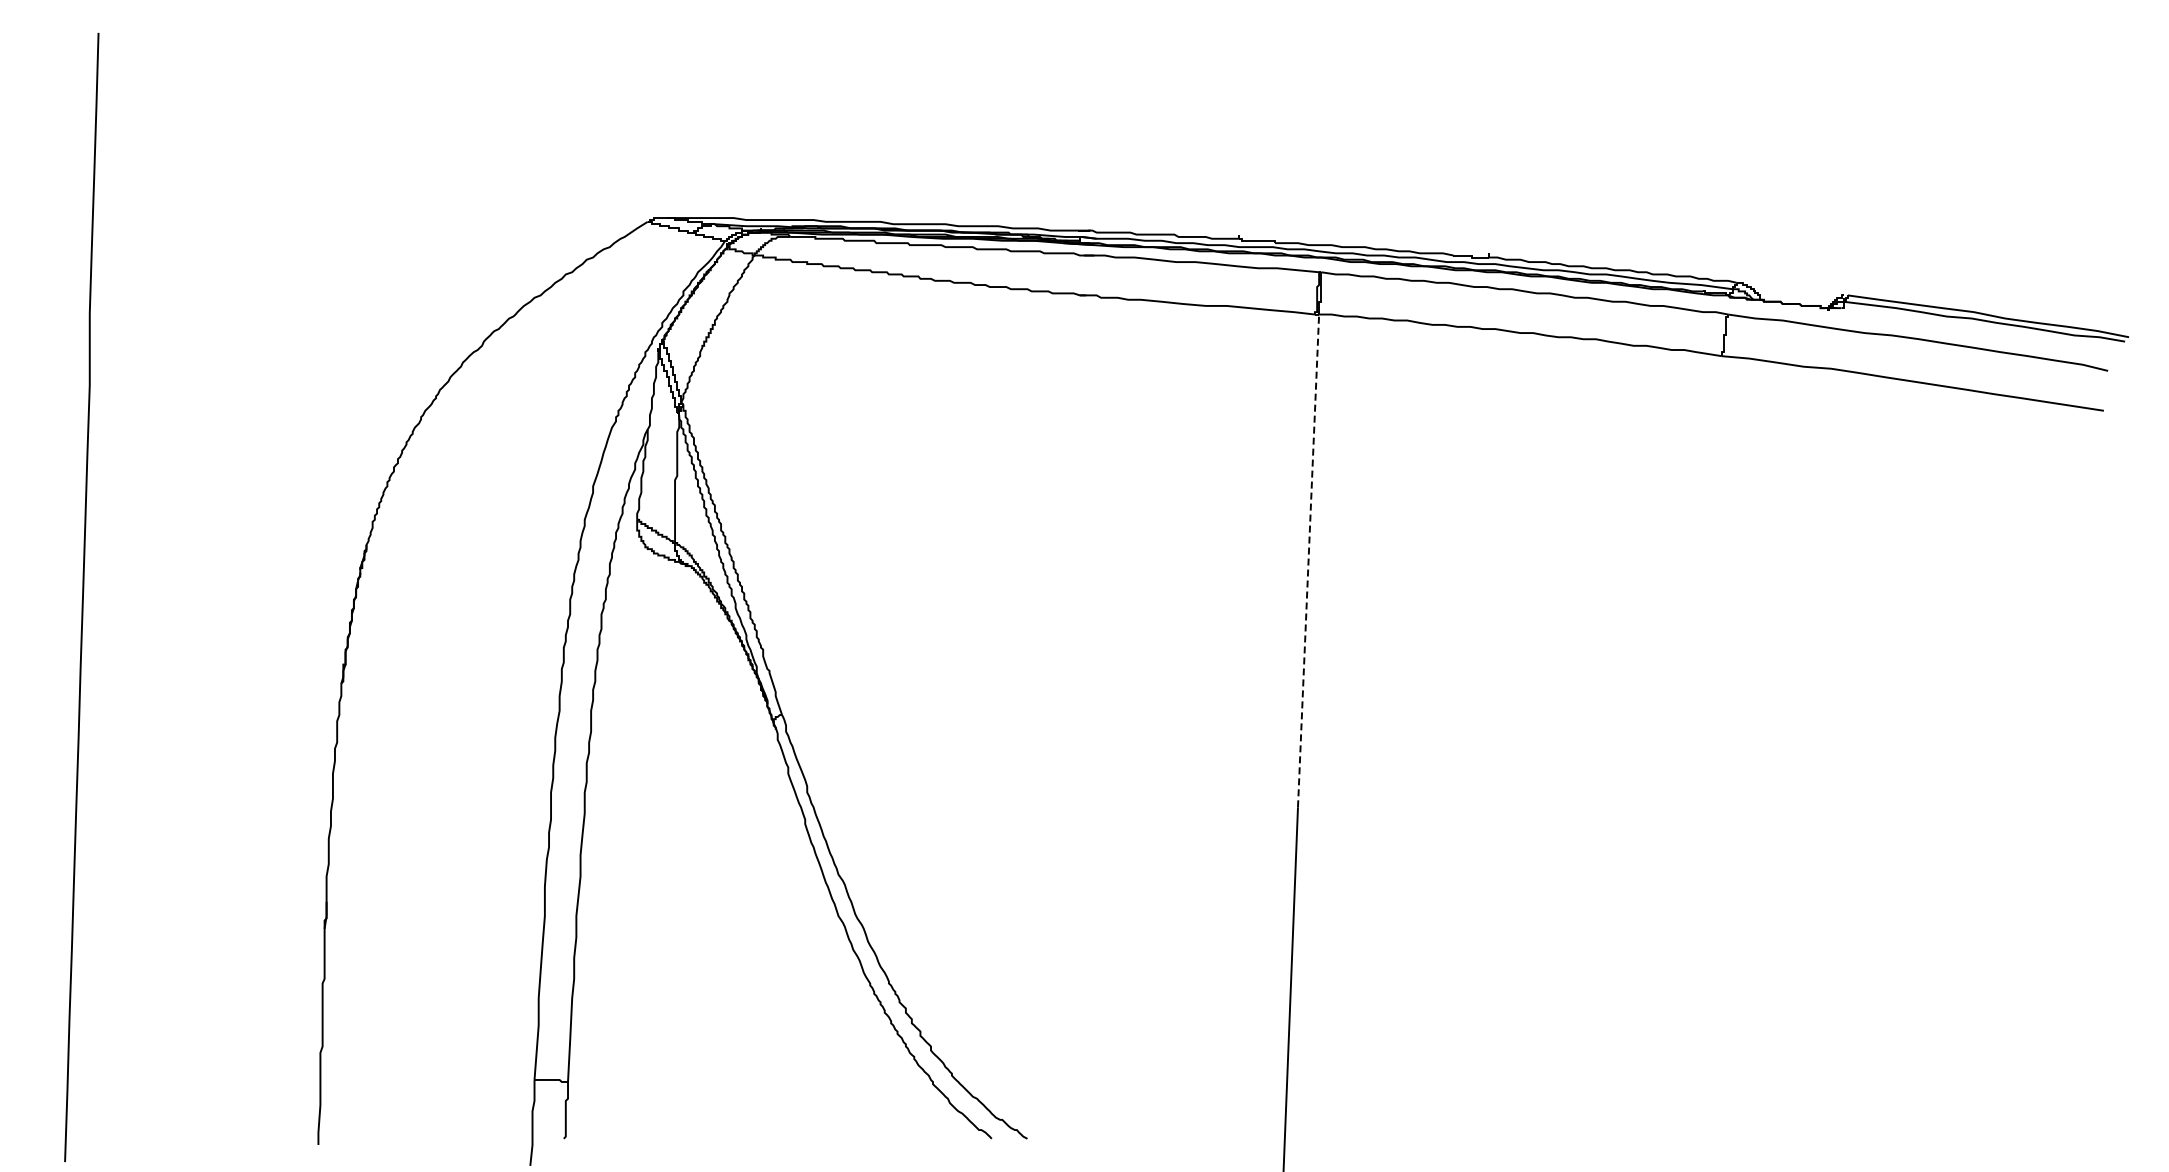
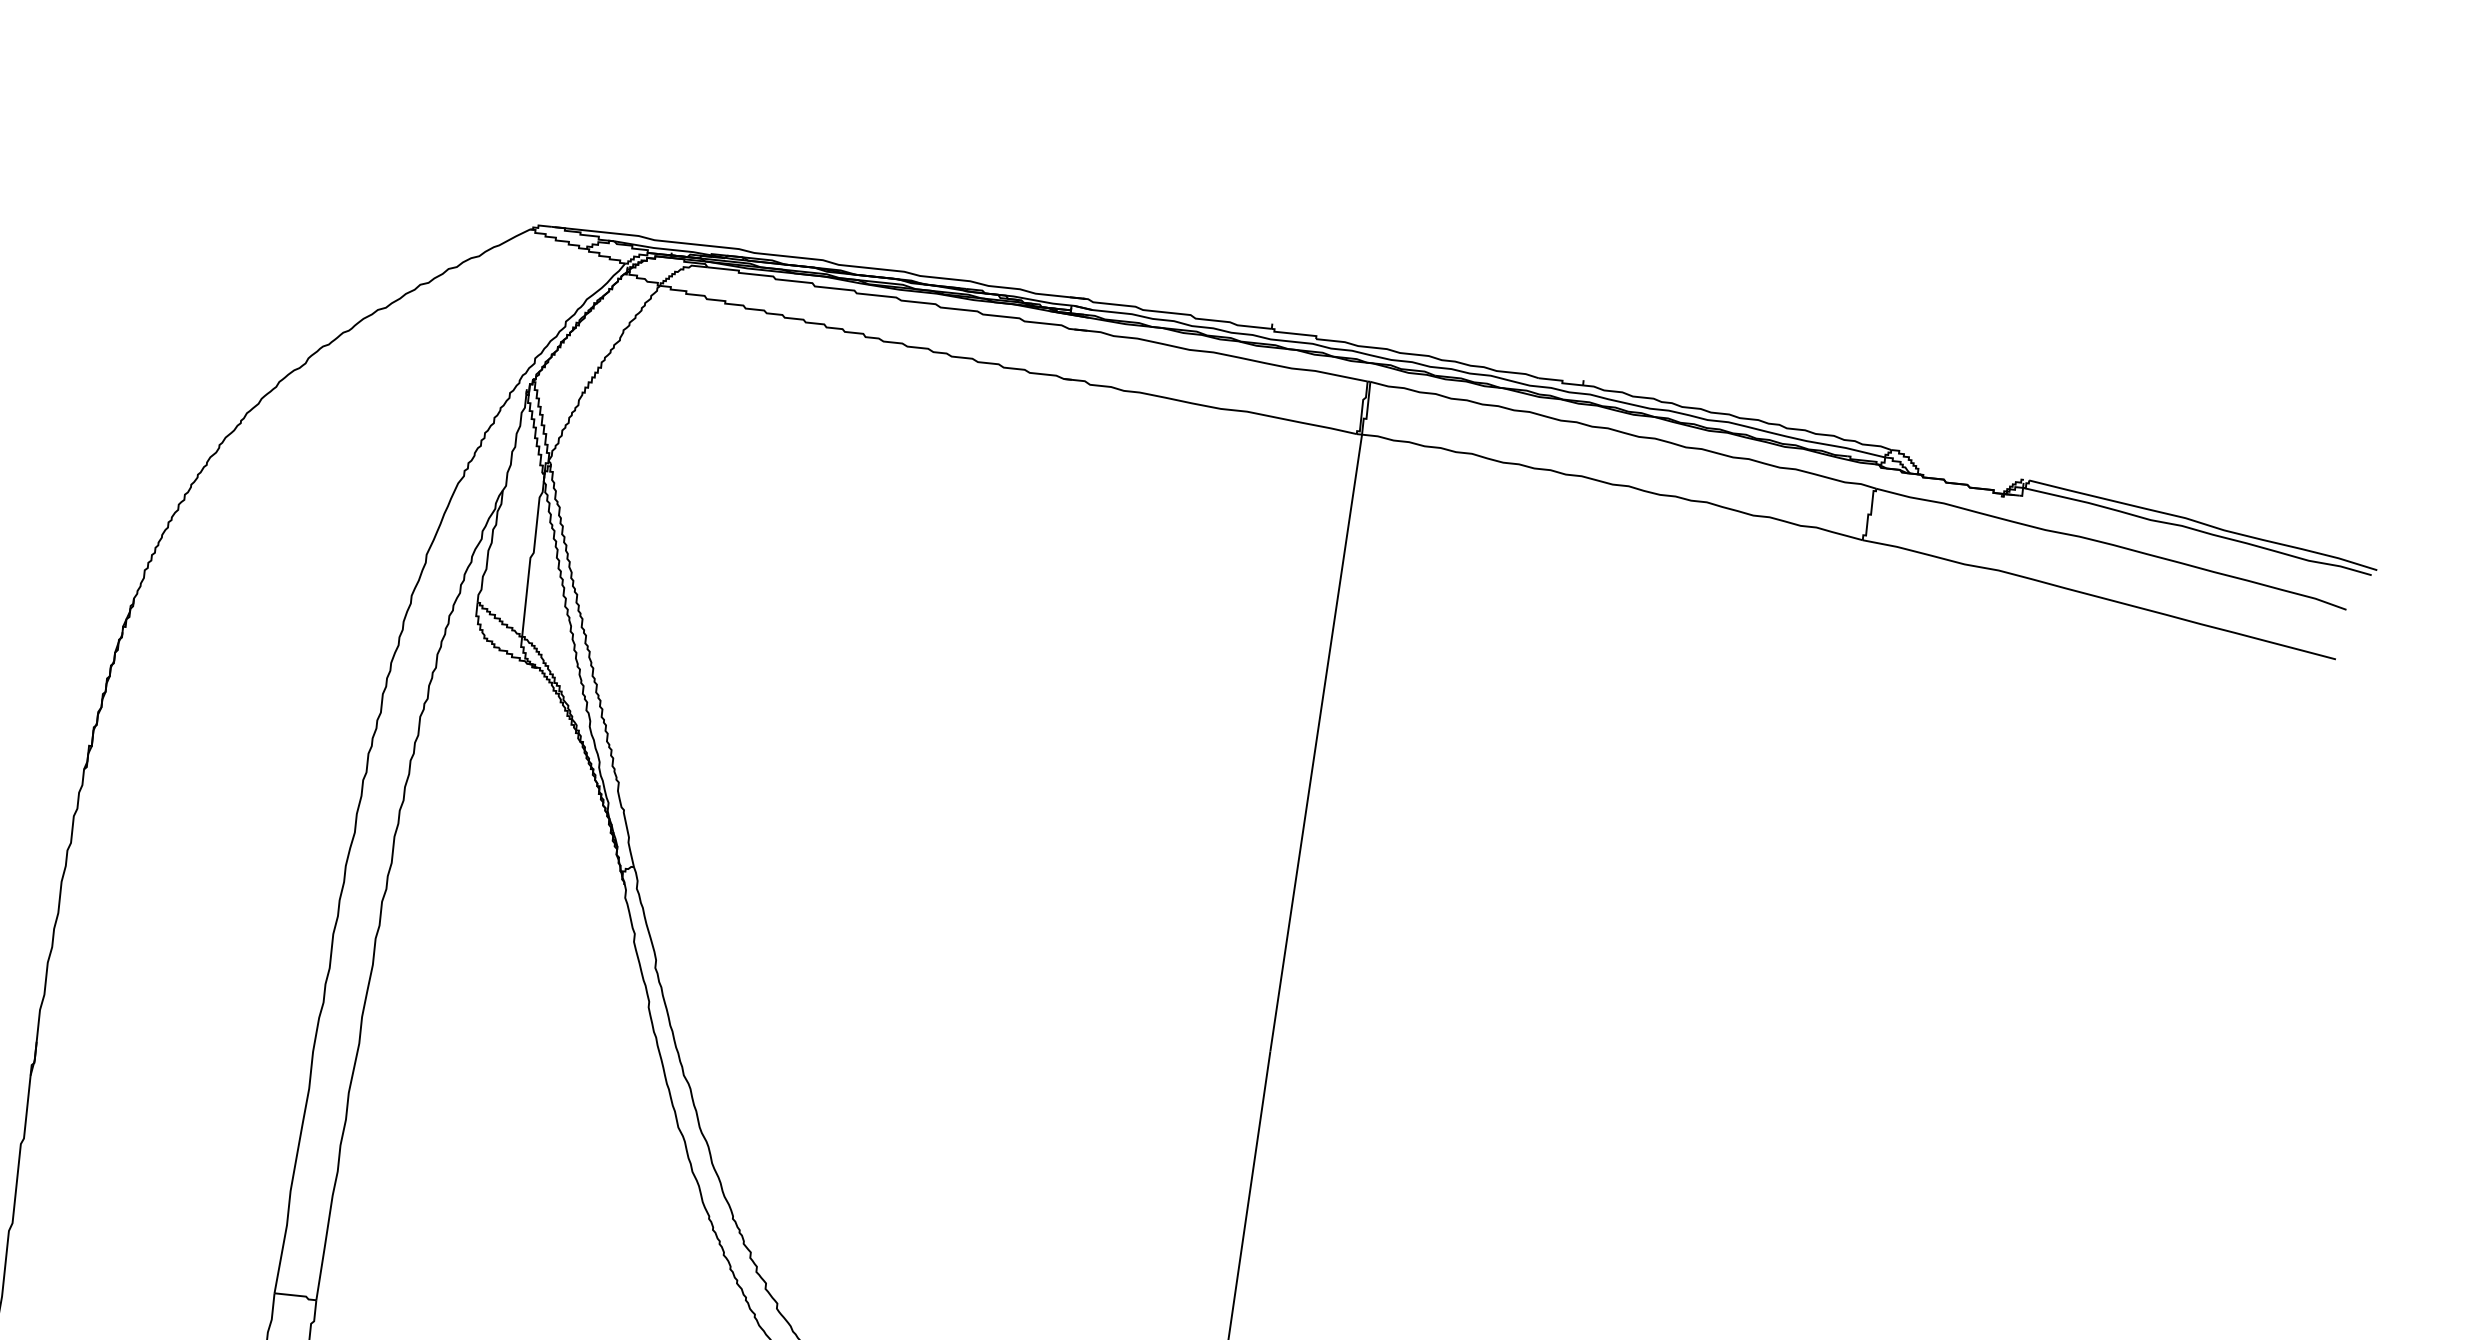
line: (1308, 560) -> (1316, 742), dashed -> solid

